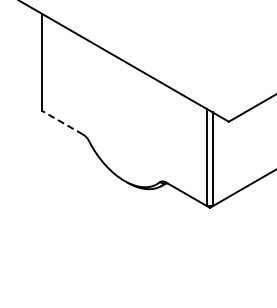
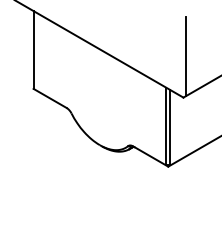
line: (231, 70) -> (185, 56), added
line: (62, 122) -> (50, 98), dashed -> solid

